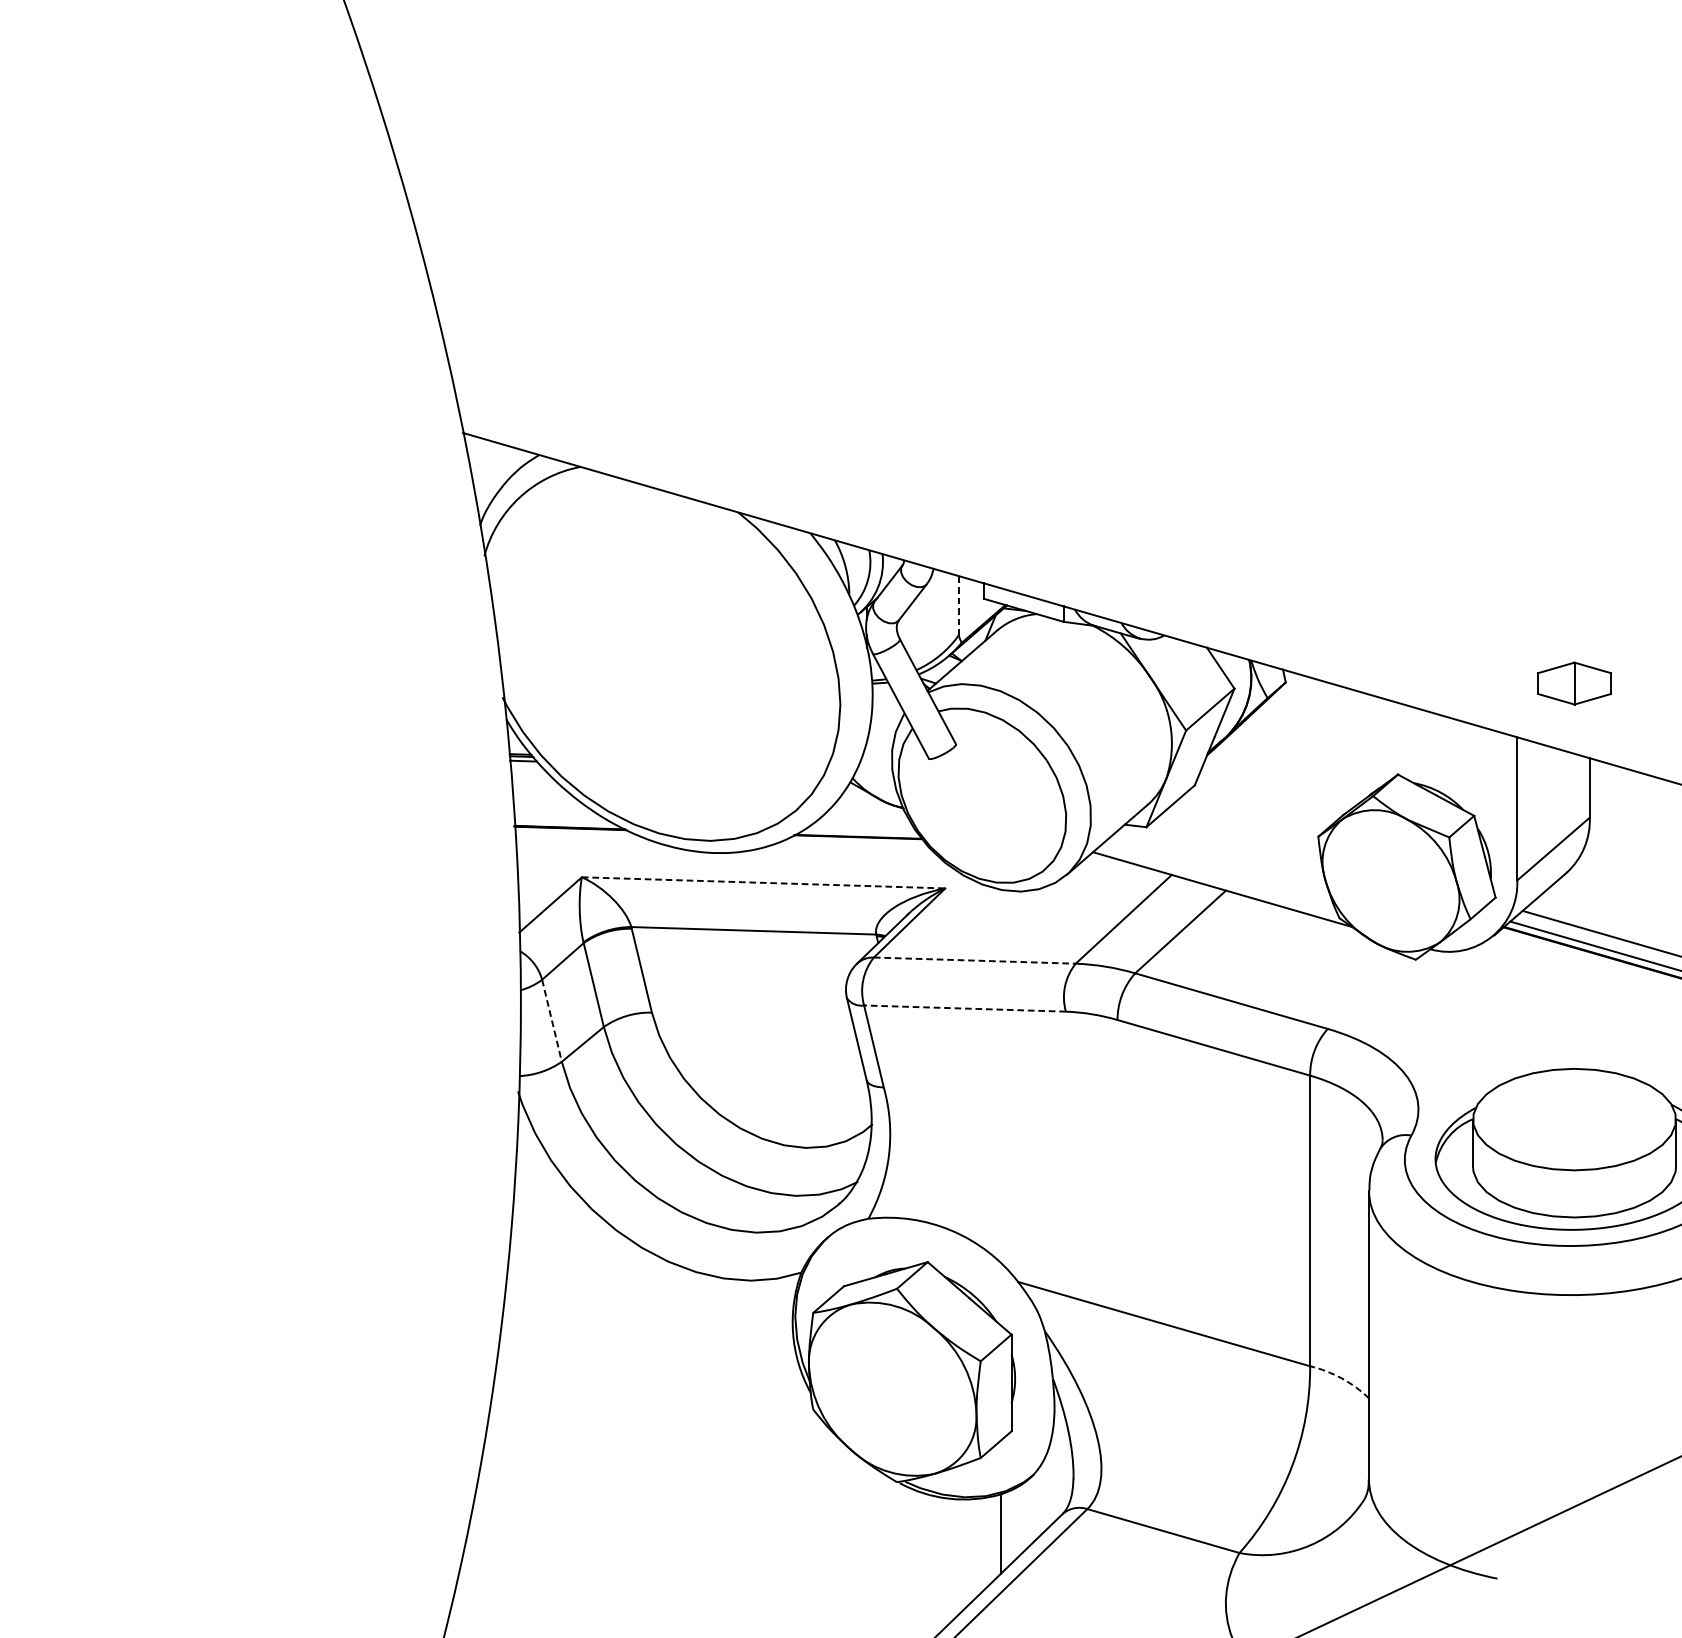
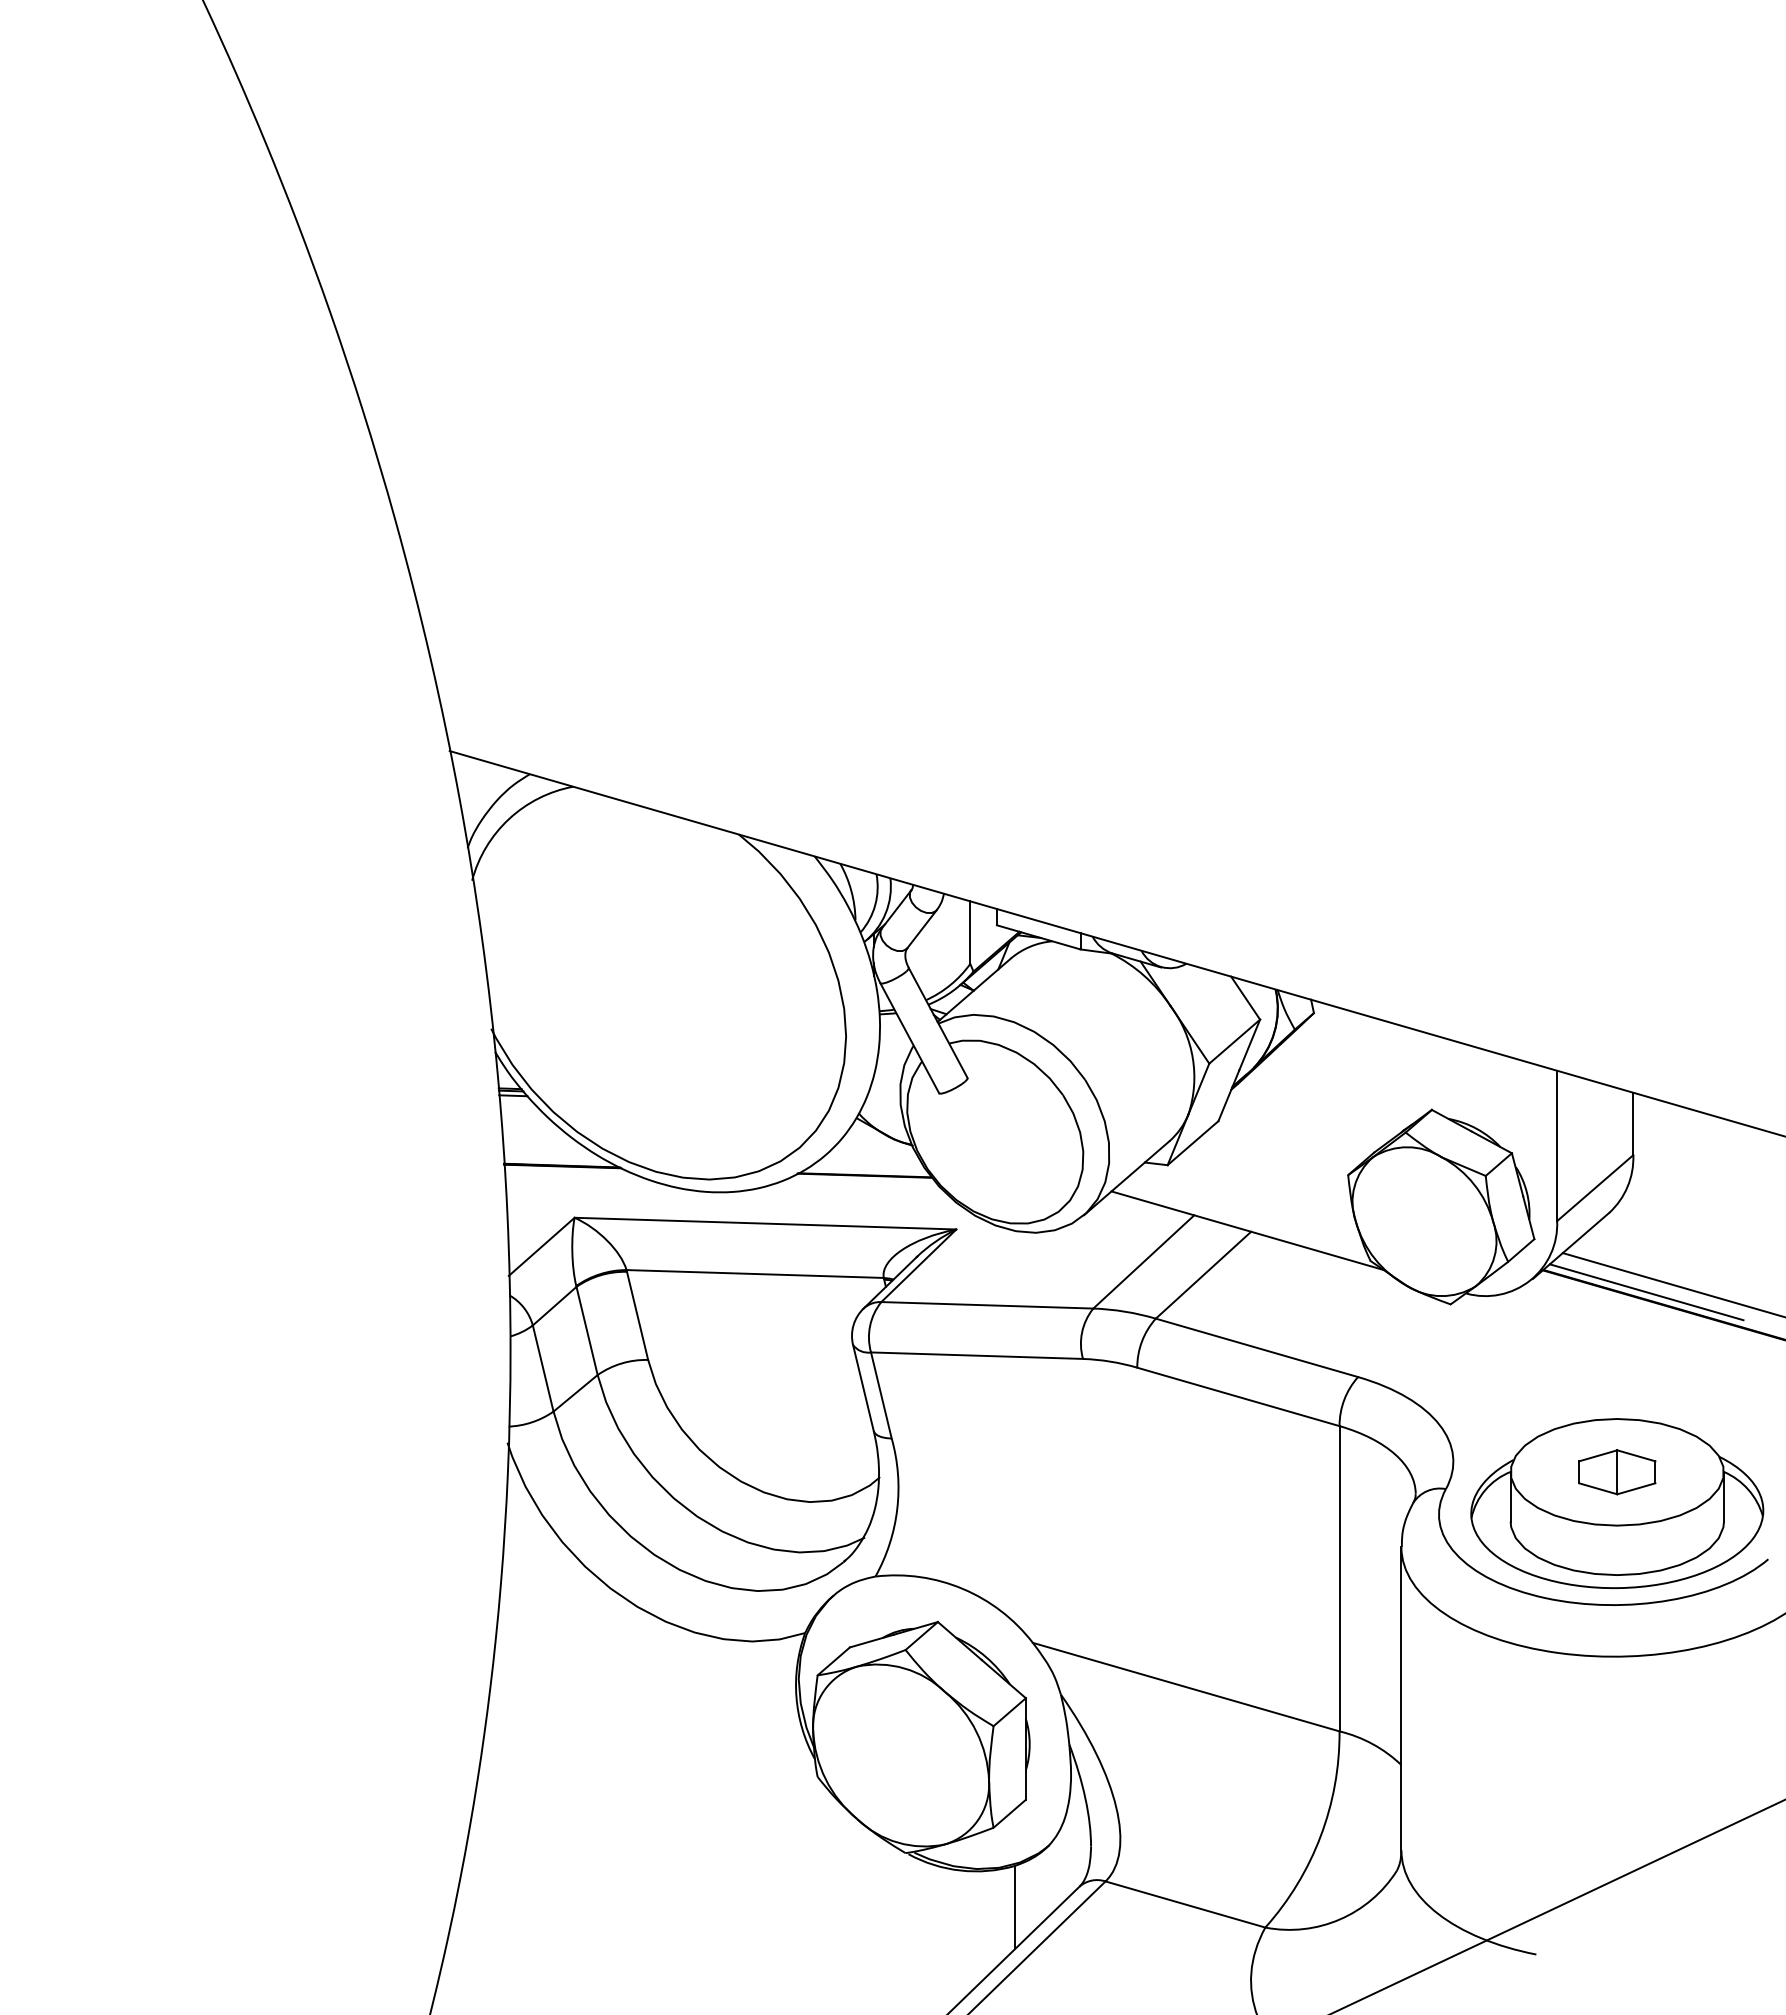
line: (958, 605) -> (970, 932), dashed -> solid
part: (1574, 683) -> (1617, 1472), moved
line: (763, 882) -> (765, 1223), dashed -> solid
line: (974, 960) -> (987, 1305), dashed -> solid
line: (964, 1008) -> (976, 1355), dashed -> solid
line: (552, 1021) -> (543, 1369), dashed -> solid
arc: (1341, 1378) -> (1372, 1744), dashed -> solid

